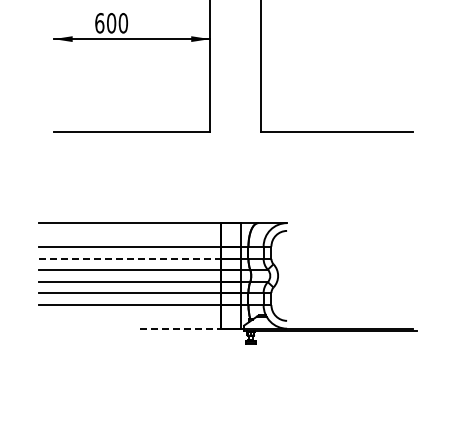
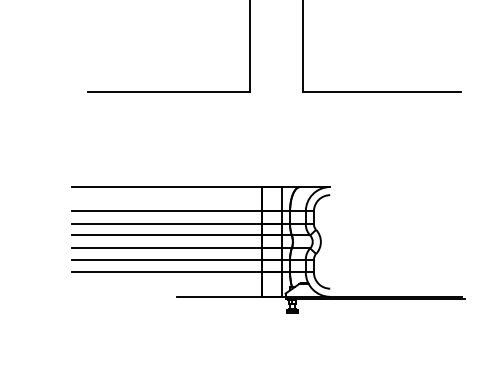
line: (130, 258) -> (167, 223), dashed -> solid
line: (180, 328) -> (219, 296), dashed -> solid

